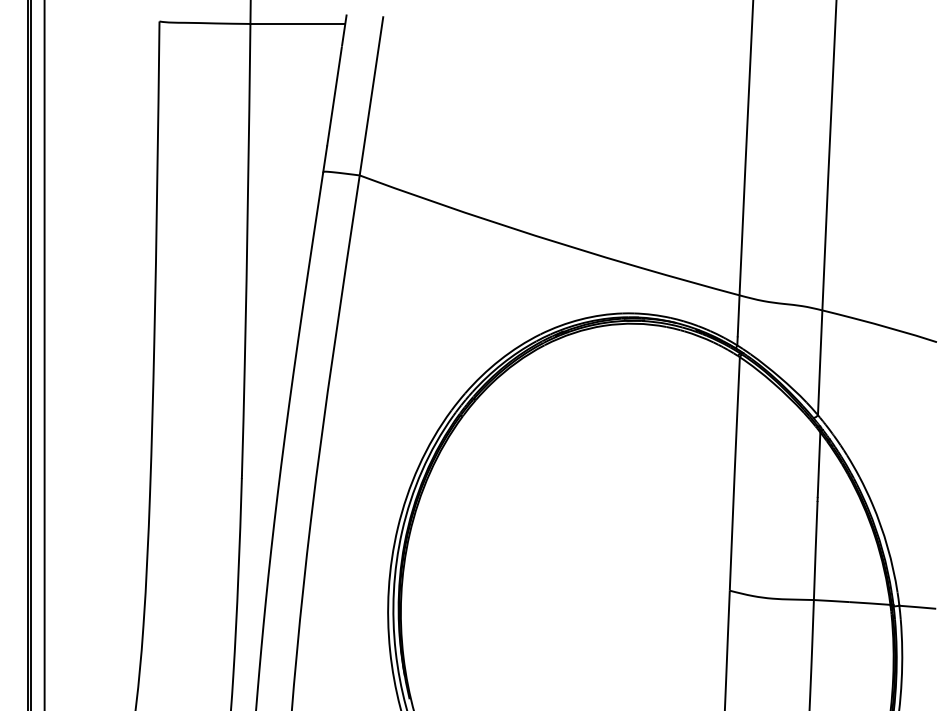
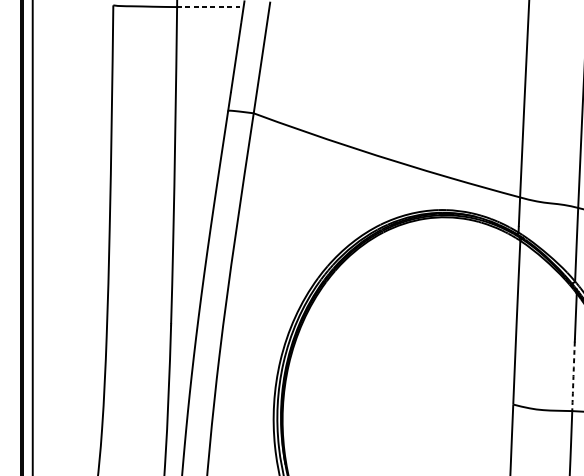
line: (298, 23) -> (210, 6), solid -> dashed
arc: (815, 550) -> (573, 376), solid -> dashed

